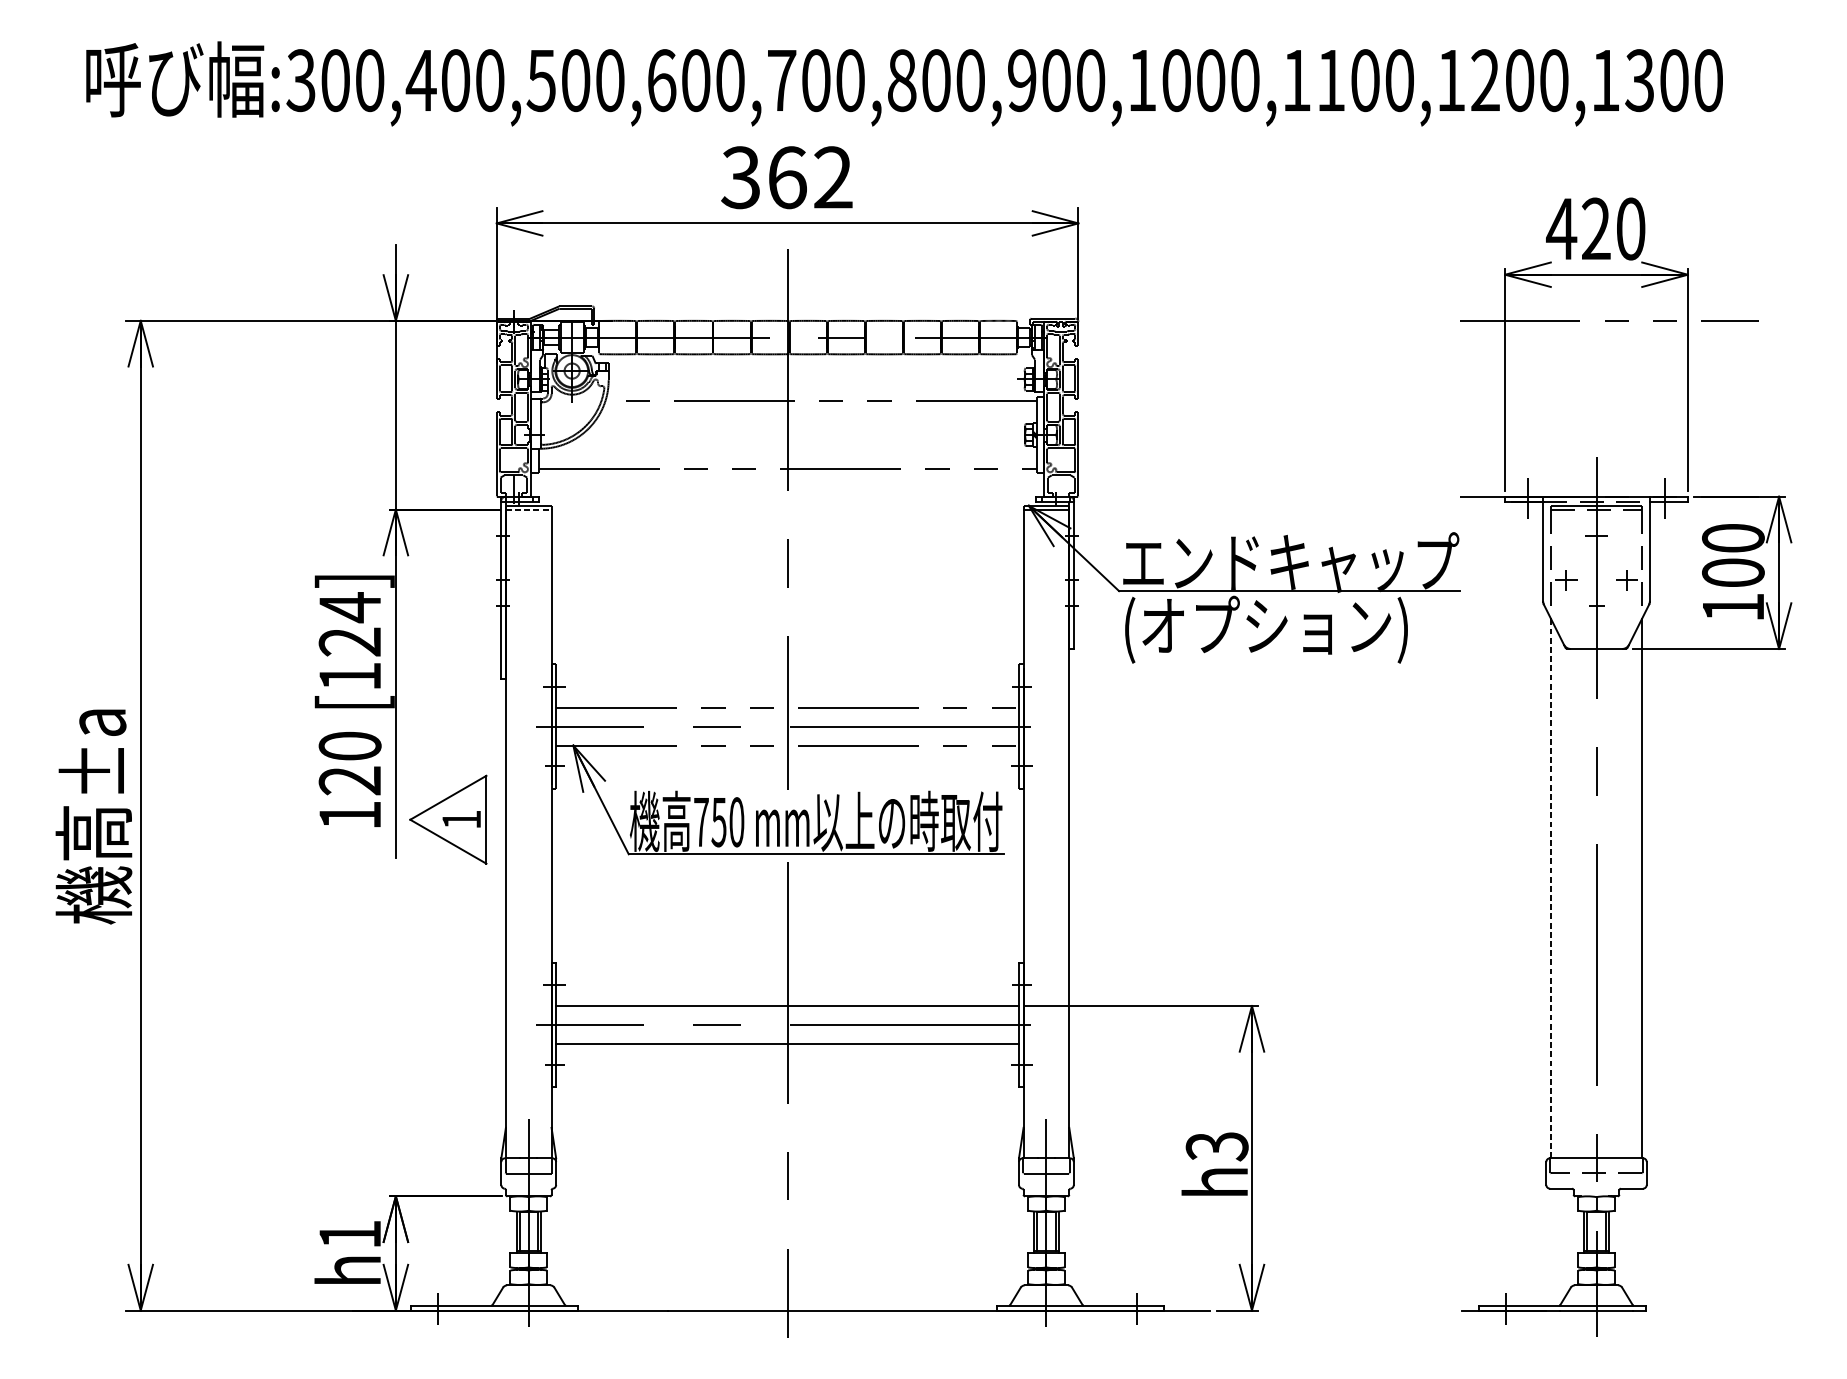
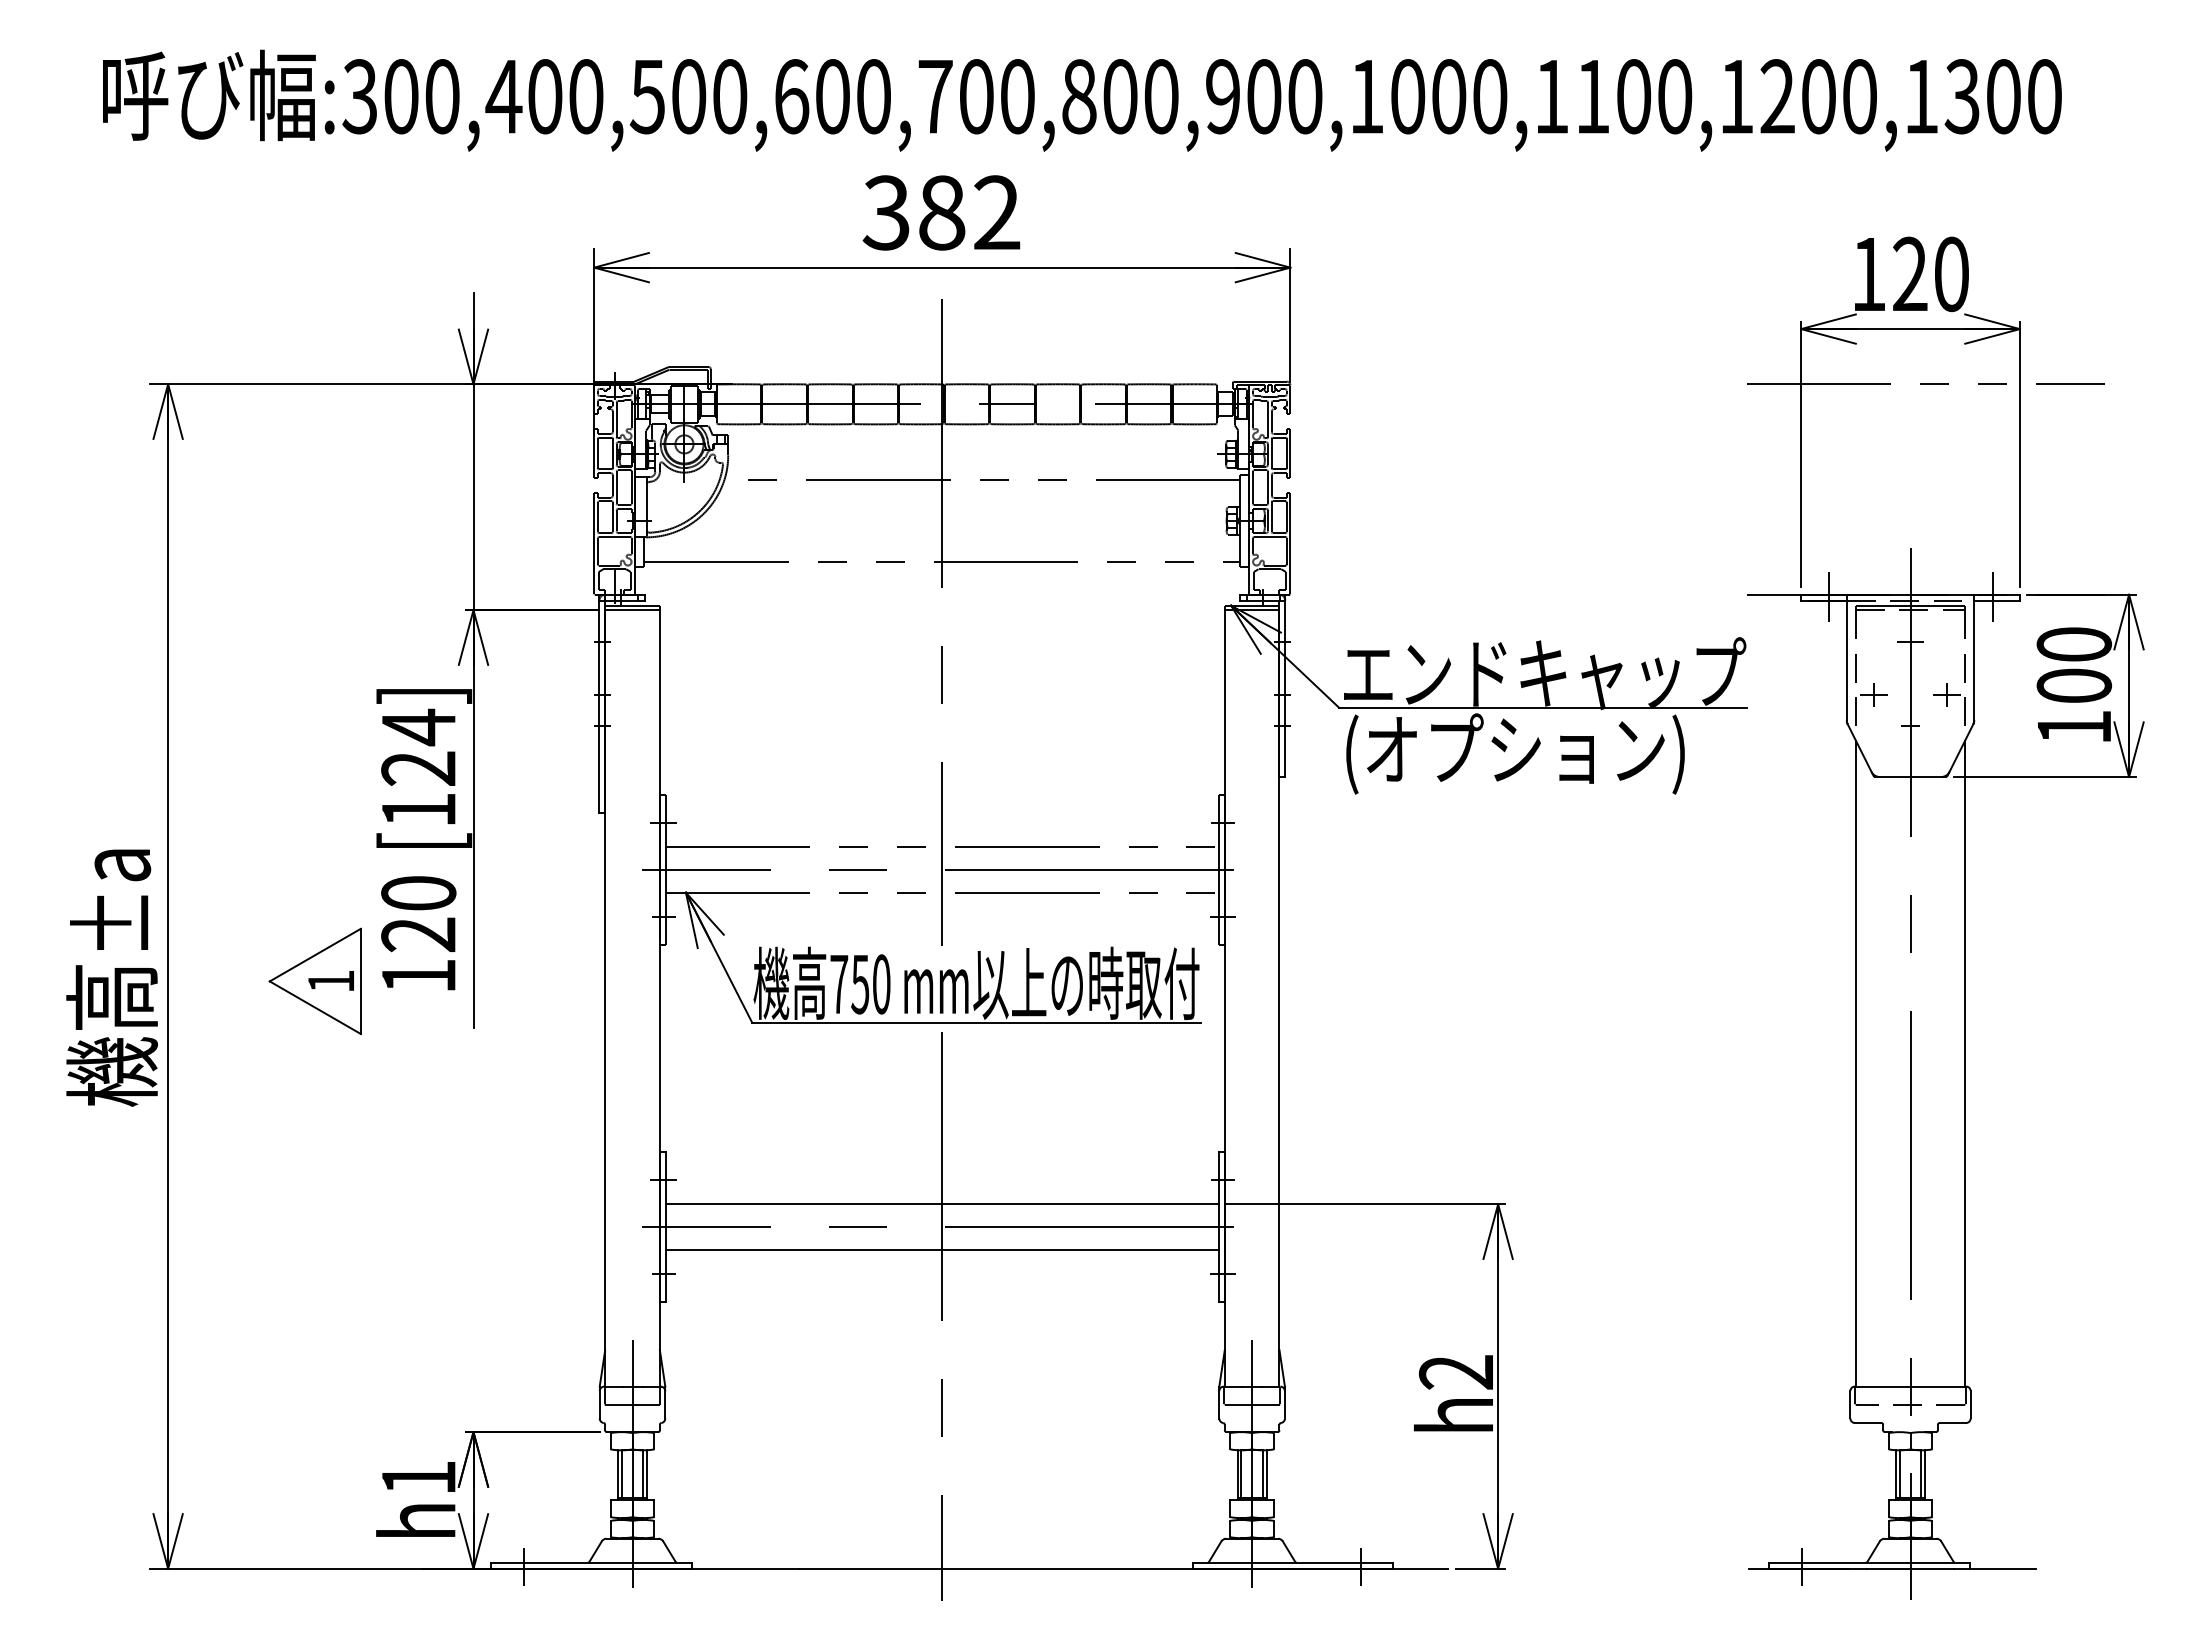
text: (787, 177) -> (942, 212), 362 -> 382
text: (1561, 229) -> (1868, 274), 420 -> 120
line: (529, 509) -> (633, 610), dashed -> solid
part: (447, 819) -> (314, 980), moved
line: (1550, 888) -> (1855, 1063), dashed -> solid
text: (1217, 1146) -> (1456, 1372), h3 -> h2
line: (1674, 1310) -> (2003, 1568), added

